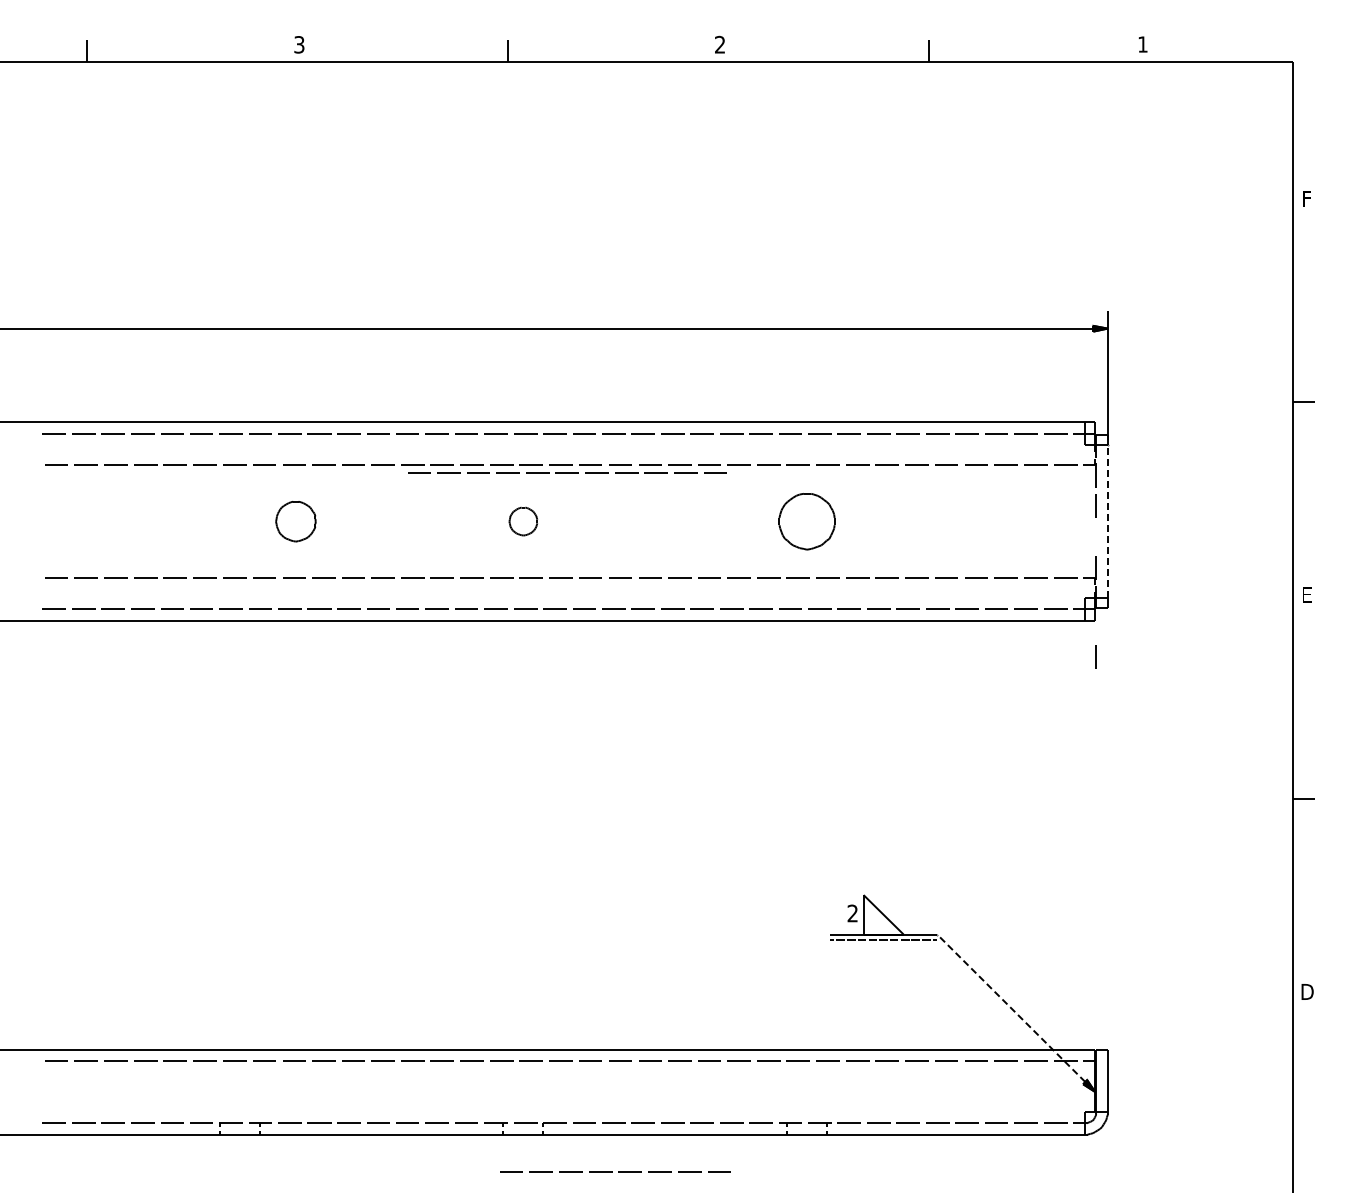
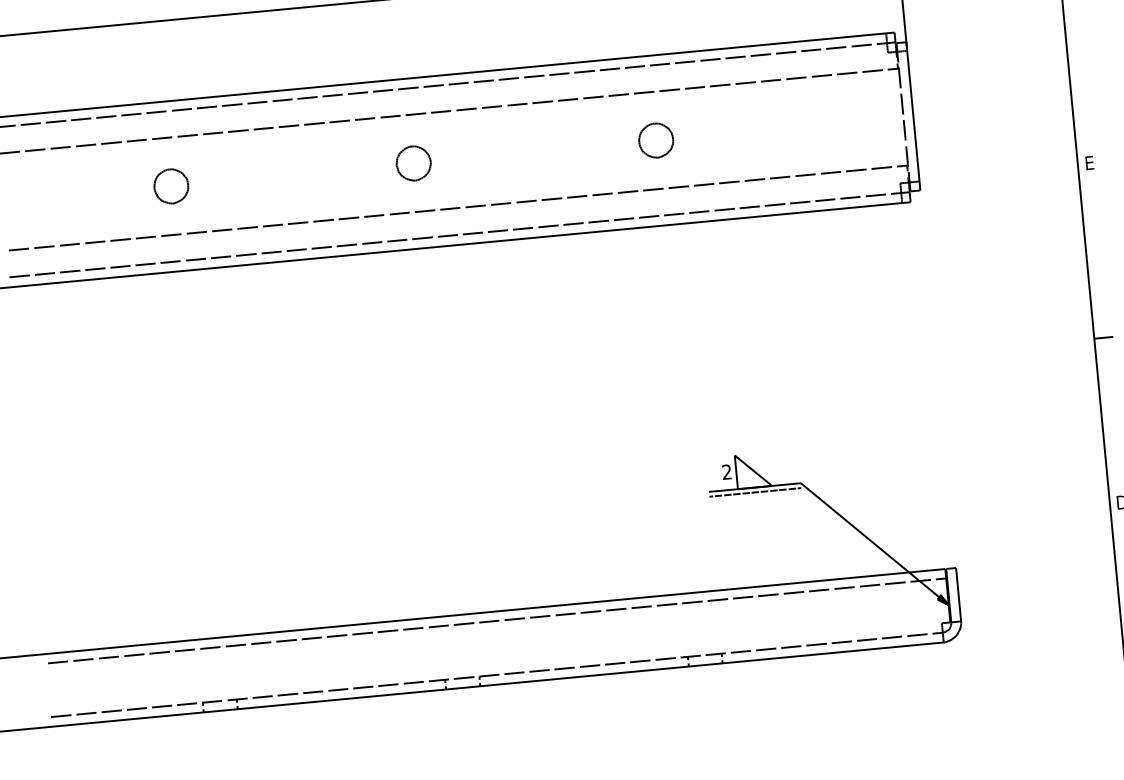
line: (567, 472) -> (447, 118), removed
line: (1107, 520) -> (913, 115), dashed -> solid
part: (295, 521) -> (170, 186), moved
part: (523, 521) -> (413, 163), size x1.43
part: (806, 521) -> (655, 140), size x0.71
line: (1095, 656) -> (904, 130), moved
line: (1010, 1007) -> (869, 539), dashed -> solid
line: (612, 1171) -> (542, 712), removed

